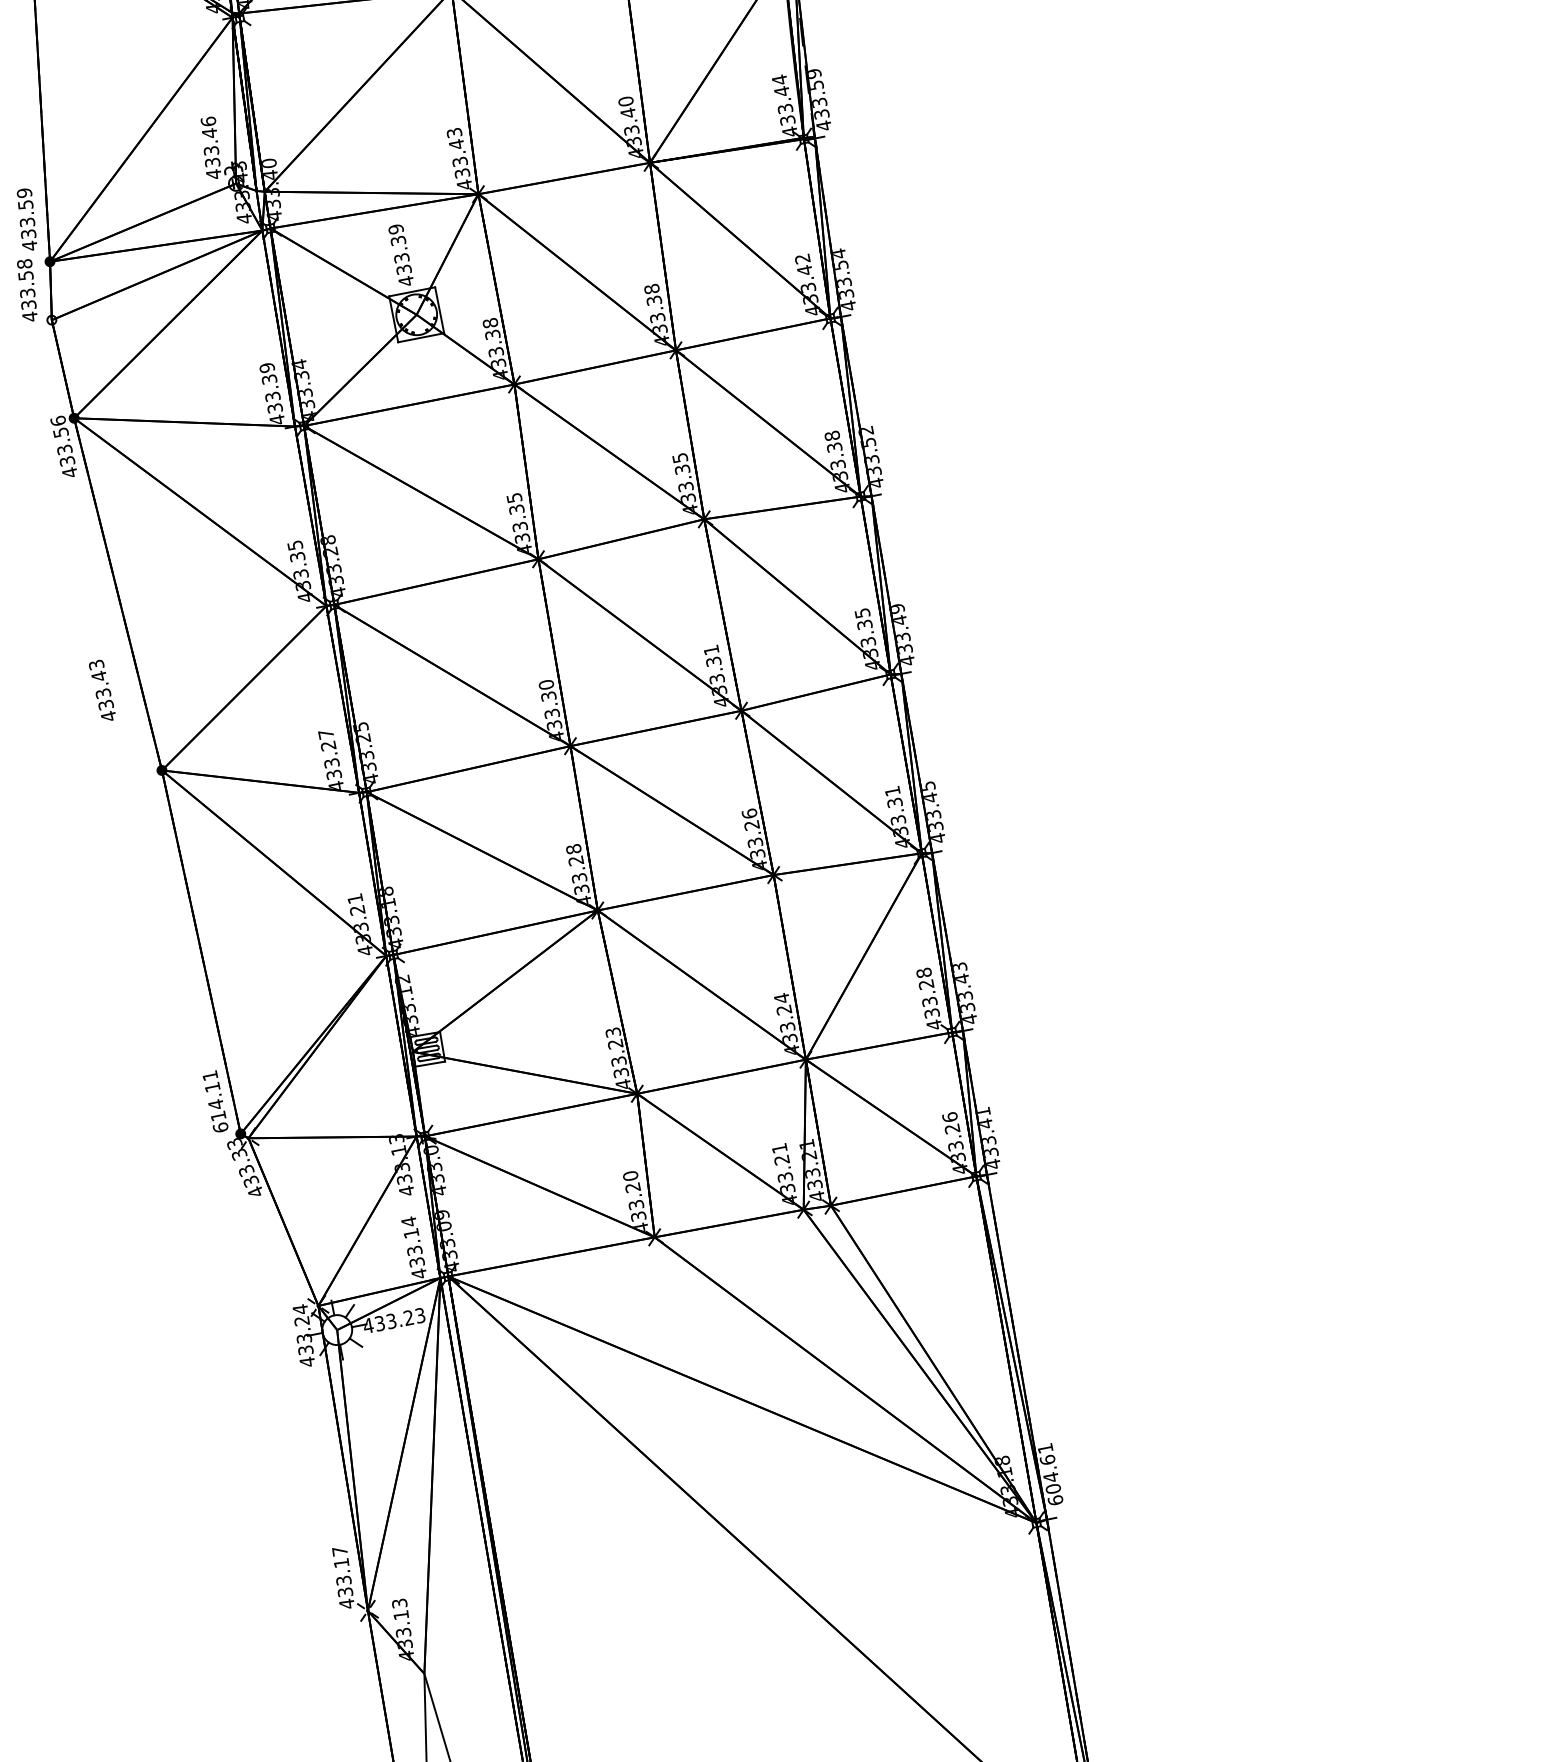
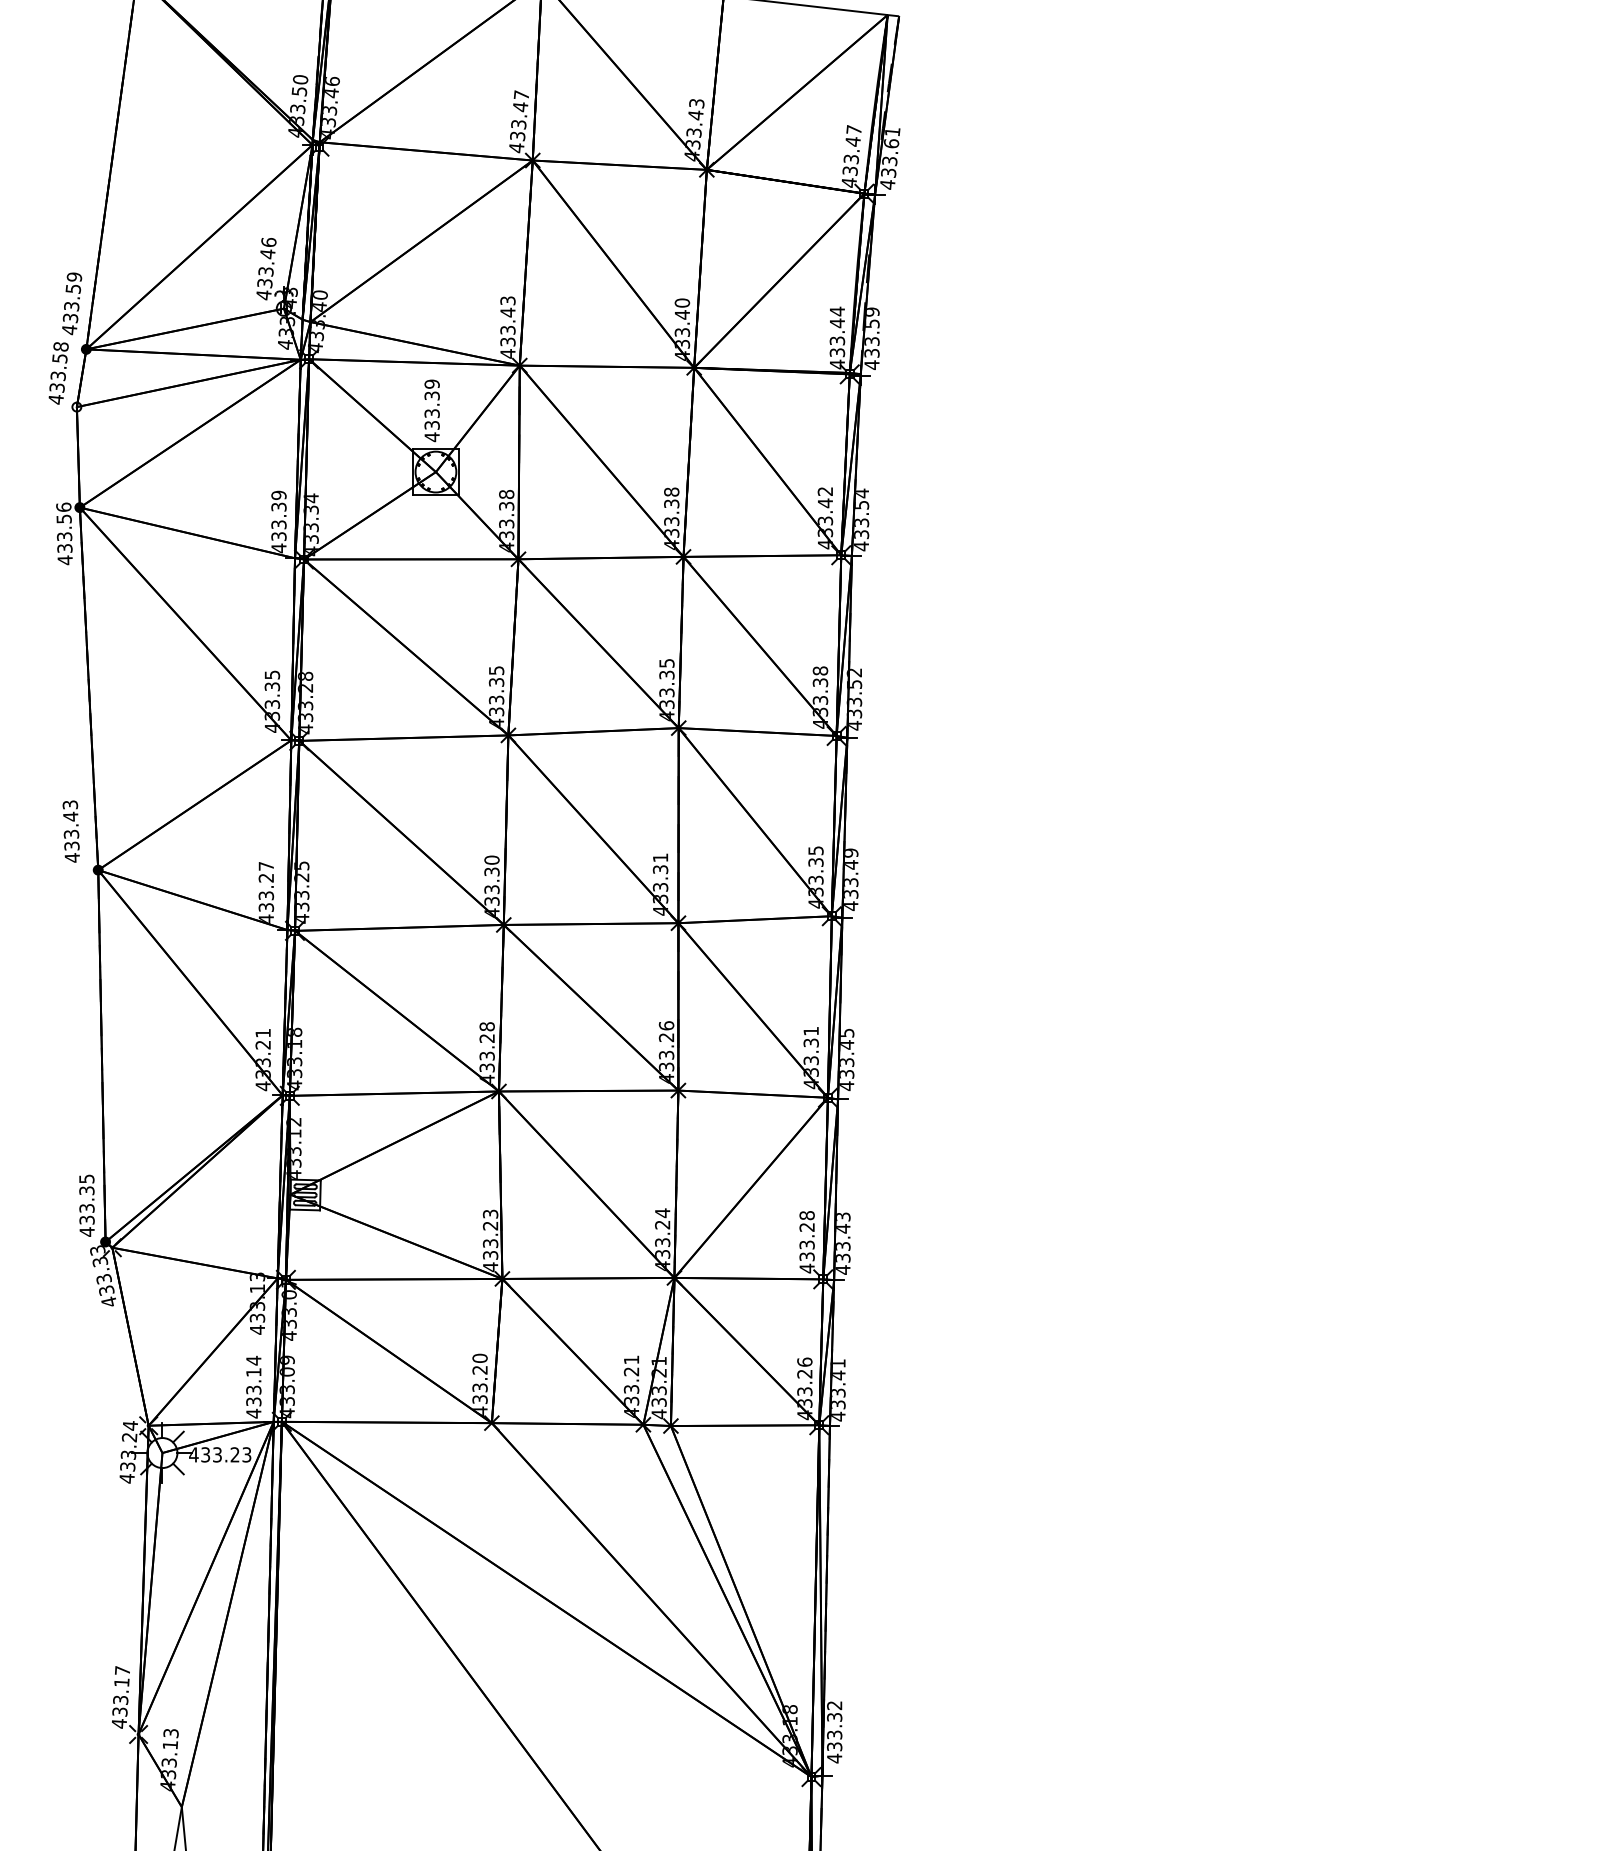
text: (101, 690) -> (70, 831), moved
text: (215, 1101) -> (86, 1205), 614.11 -> 433.35
text: (1050, 1474) -> (834, 1732), 604.61 -> 433.32

